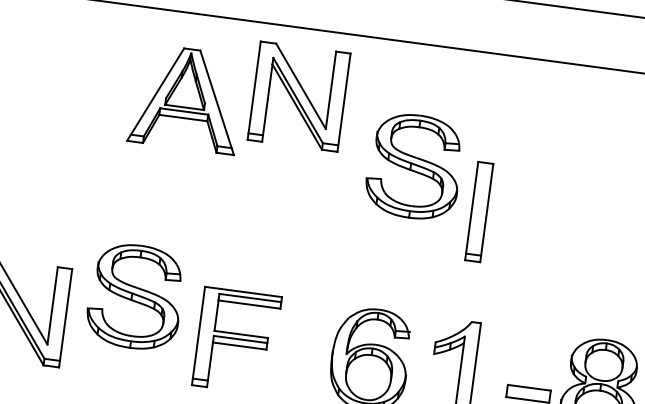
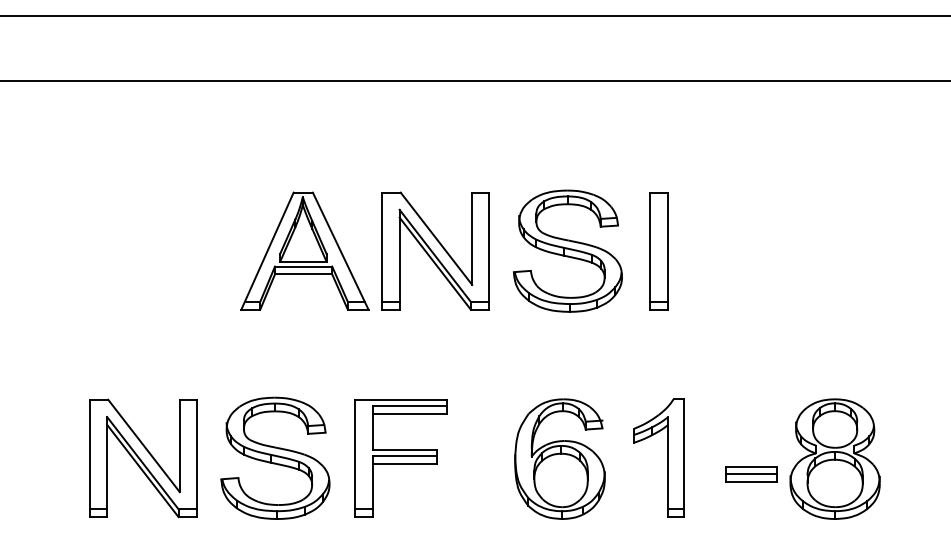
part: (298, 96) -> (435, 250), moved
part: (186, 98) -> (304, 250), moved
part: (414, 166) -> (567, 250), moved
part: (478, 212) -> (658, 251), moved
part: (135, 296) -> (275, 457), moved
line: (527, 393) -> (750, 474), added

